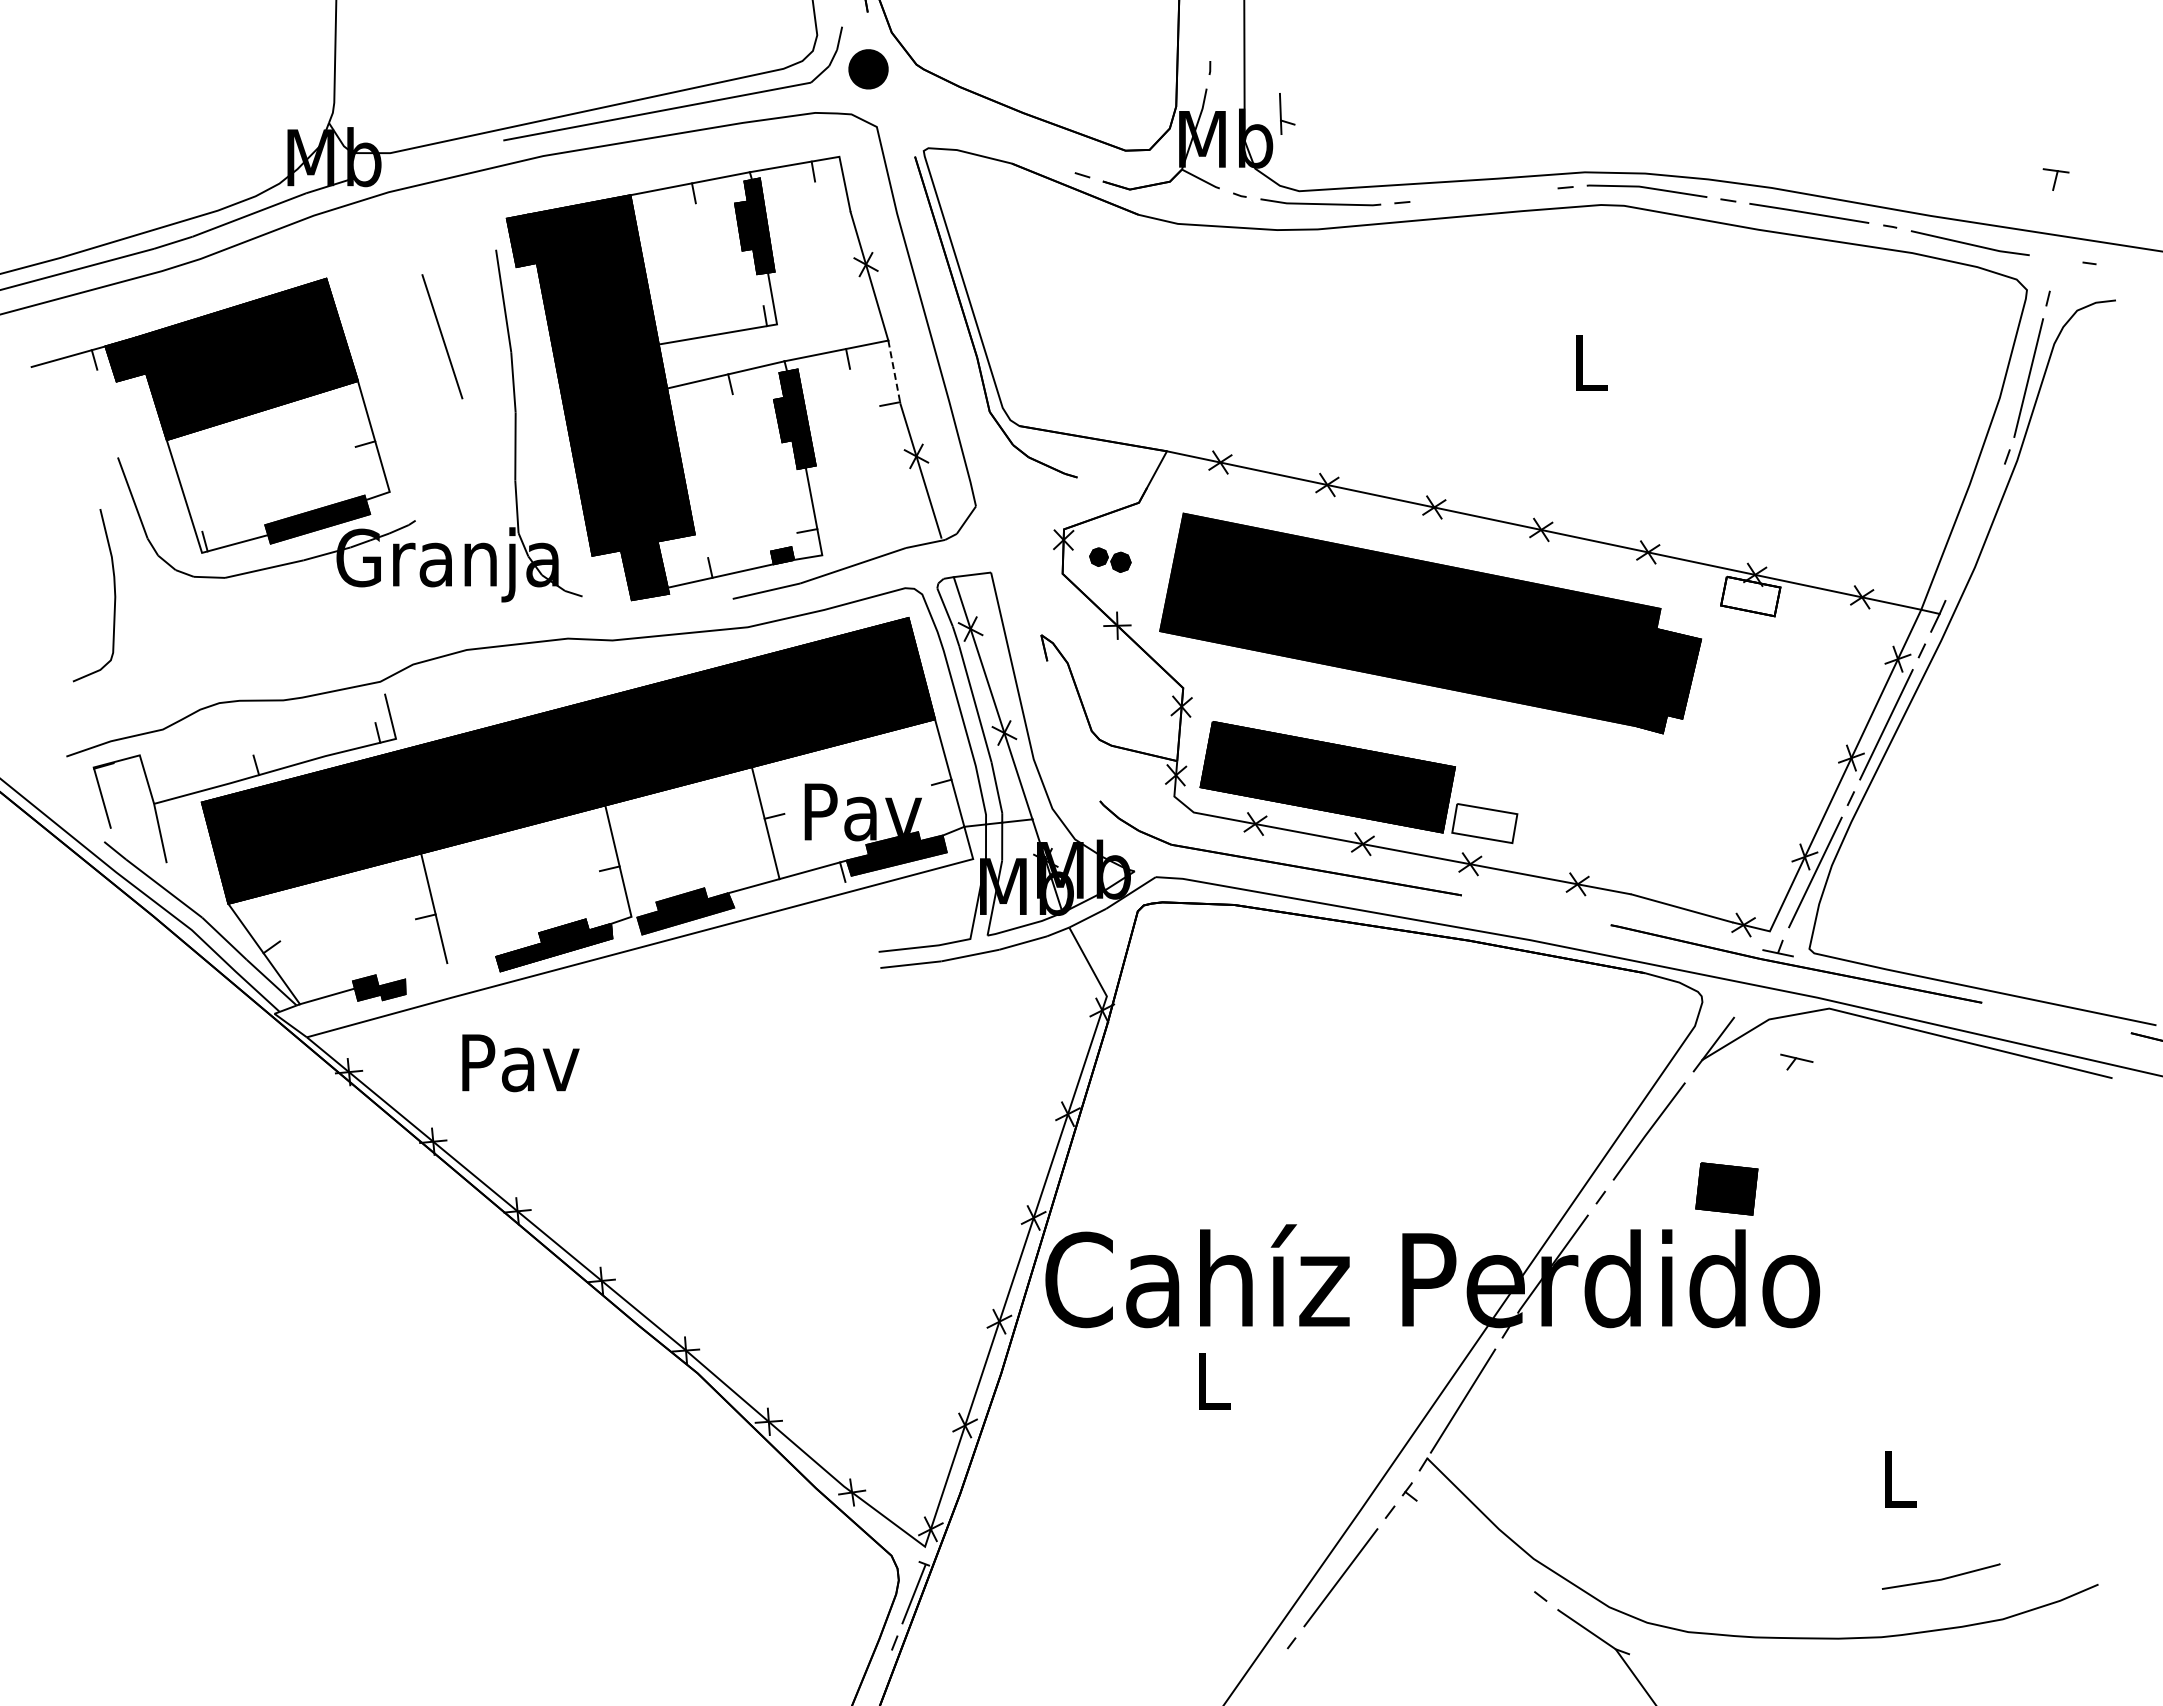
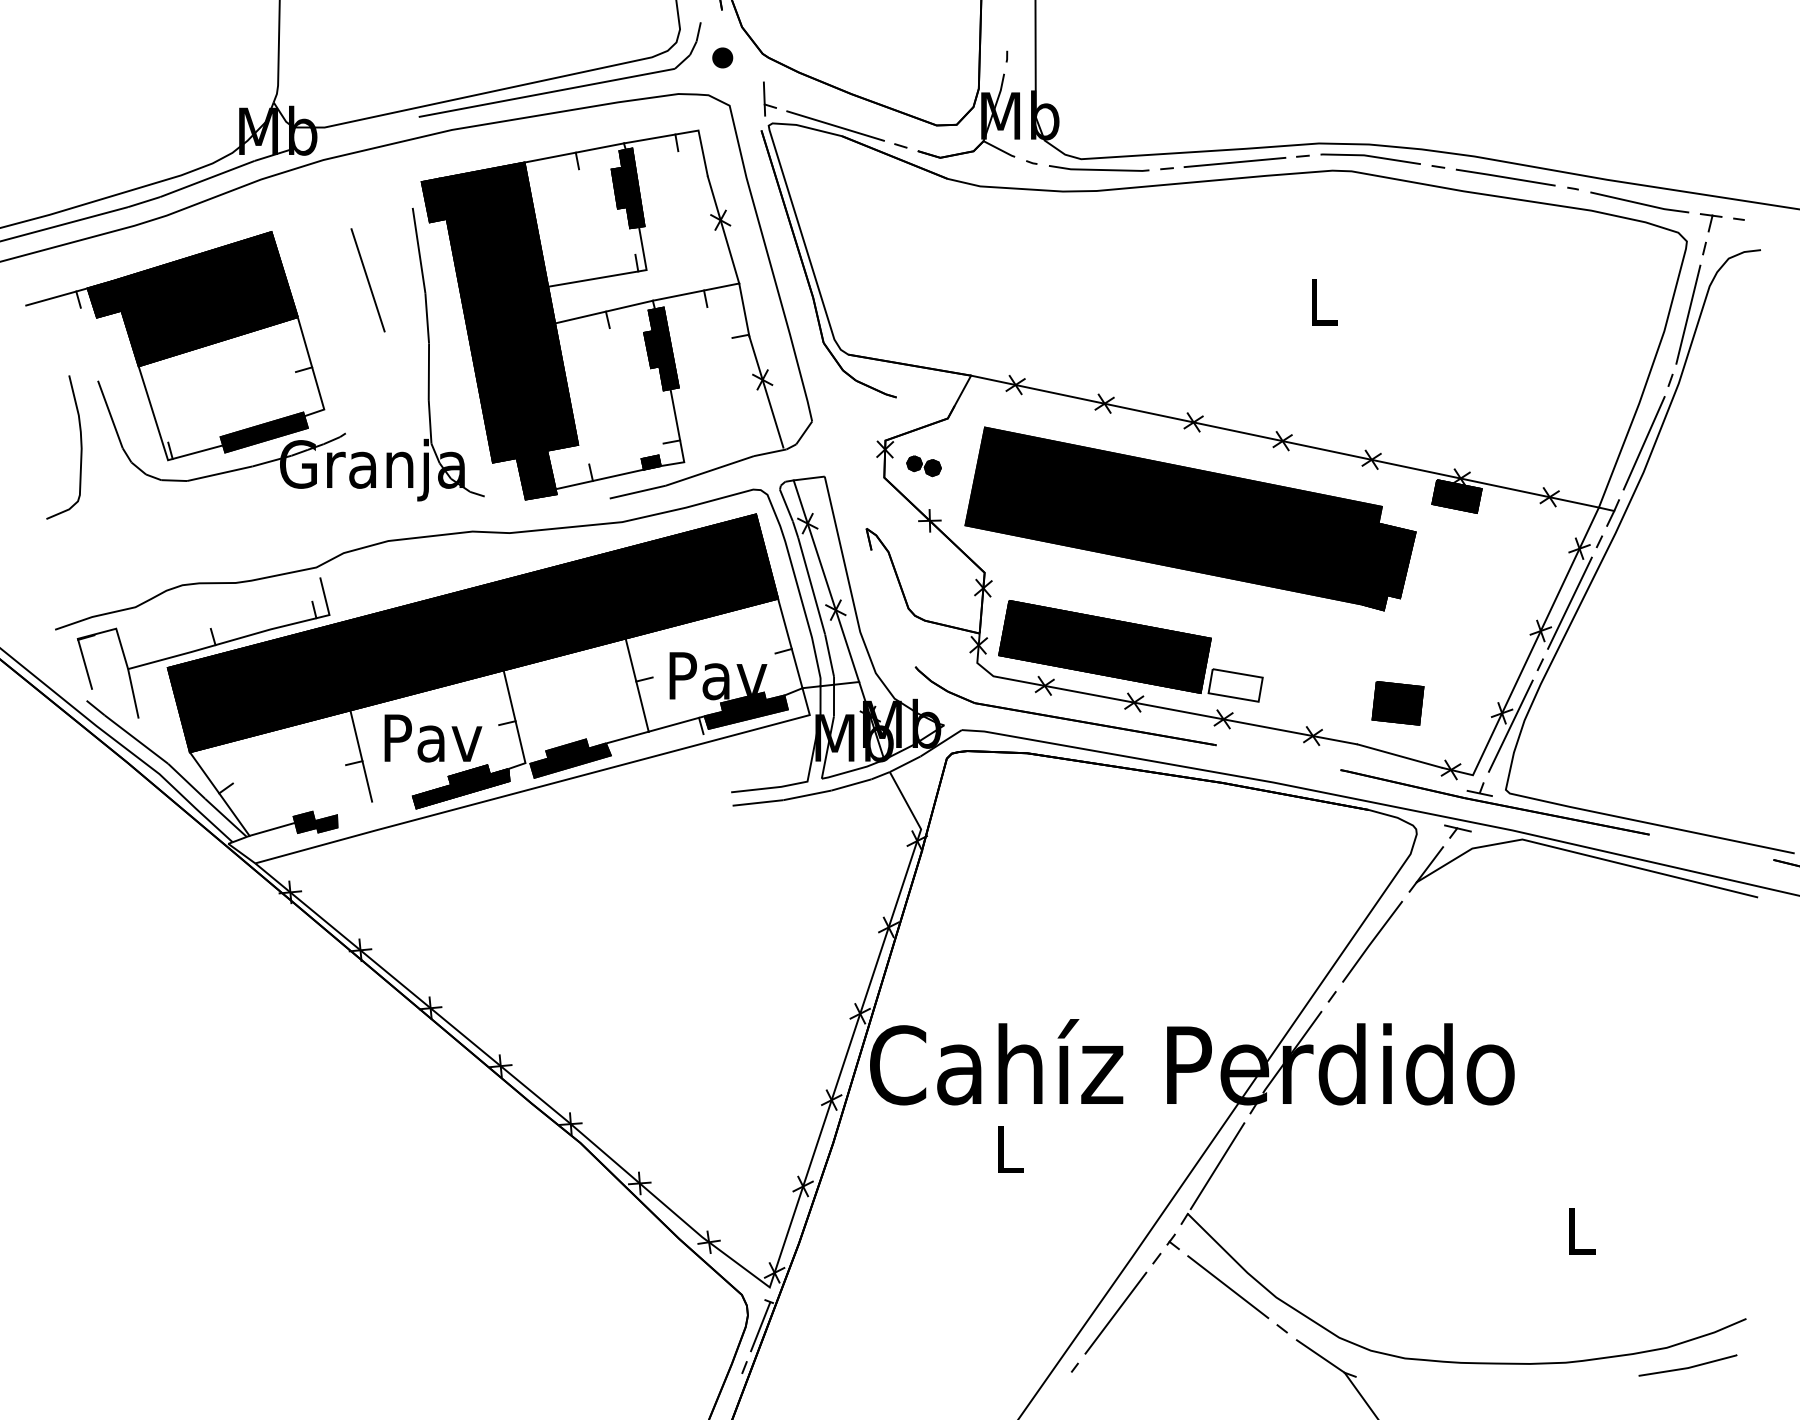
part: (868, 69) -> (722, 57), size x0.62
part: (1287, 113) -> (770, 98), moved
line: (1004, 151) -> (835, 126), added
part: (2055, 179) -> (1710, 222), moved
line: (1483, 194) -> (1234, 161), added
line: (894, 372) -> (744, 310), dashed -> solid
line: (1975, 532) -> (1644, 443), added
curve: (114, 595) -> (81, 447), moved
fill: (1750, 596) -> (1456, 496), added
part: (1796, 1061) -> (1457, 831), moved
text: (520, 1063) -> (433, 738), moved
part: (1726, 1188) -> (1397, 702), moved
line: (1475, 1546) -> (1227, 1287), added
line: (1941, 1578) -> (1688, 1367), moved

